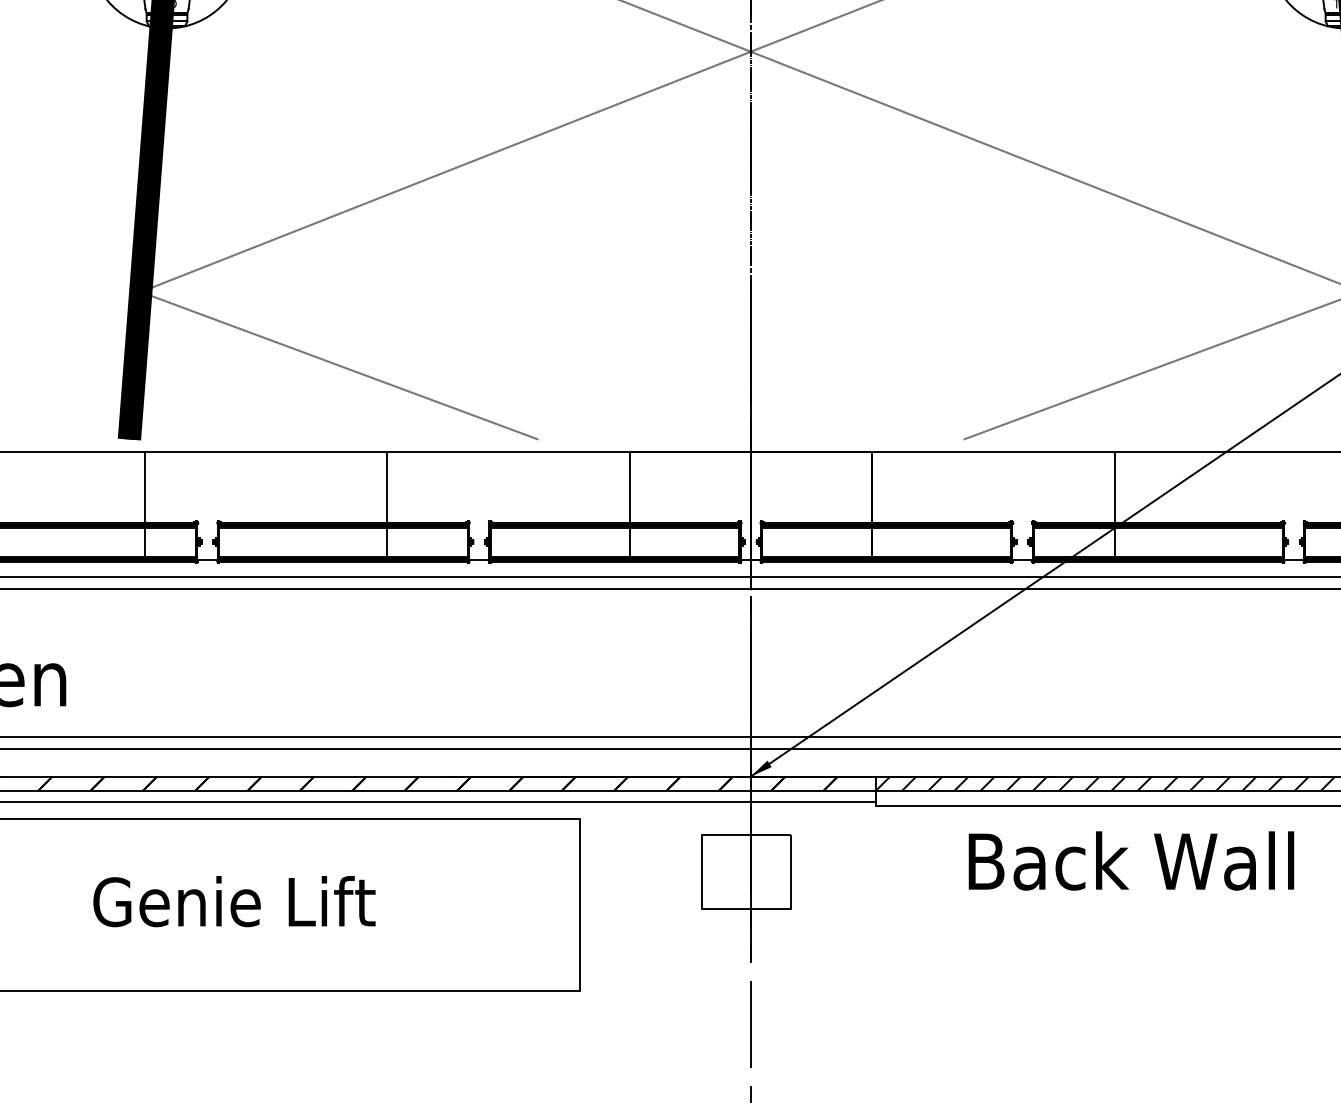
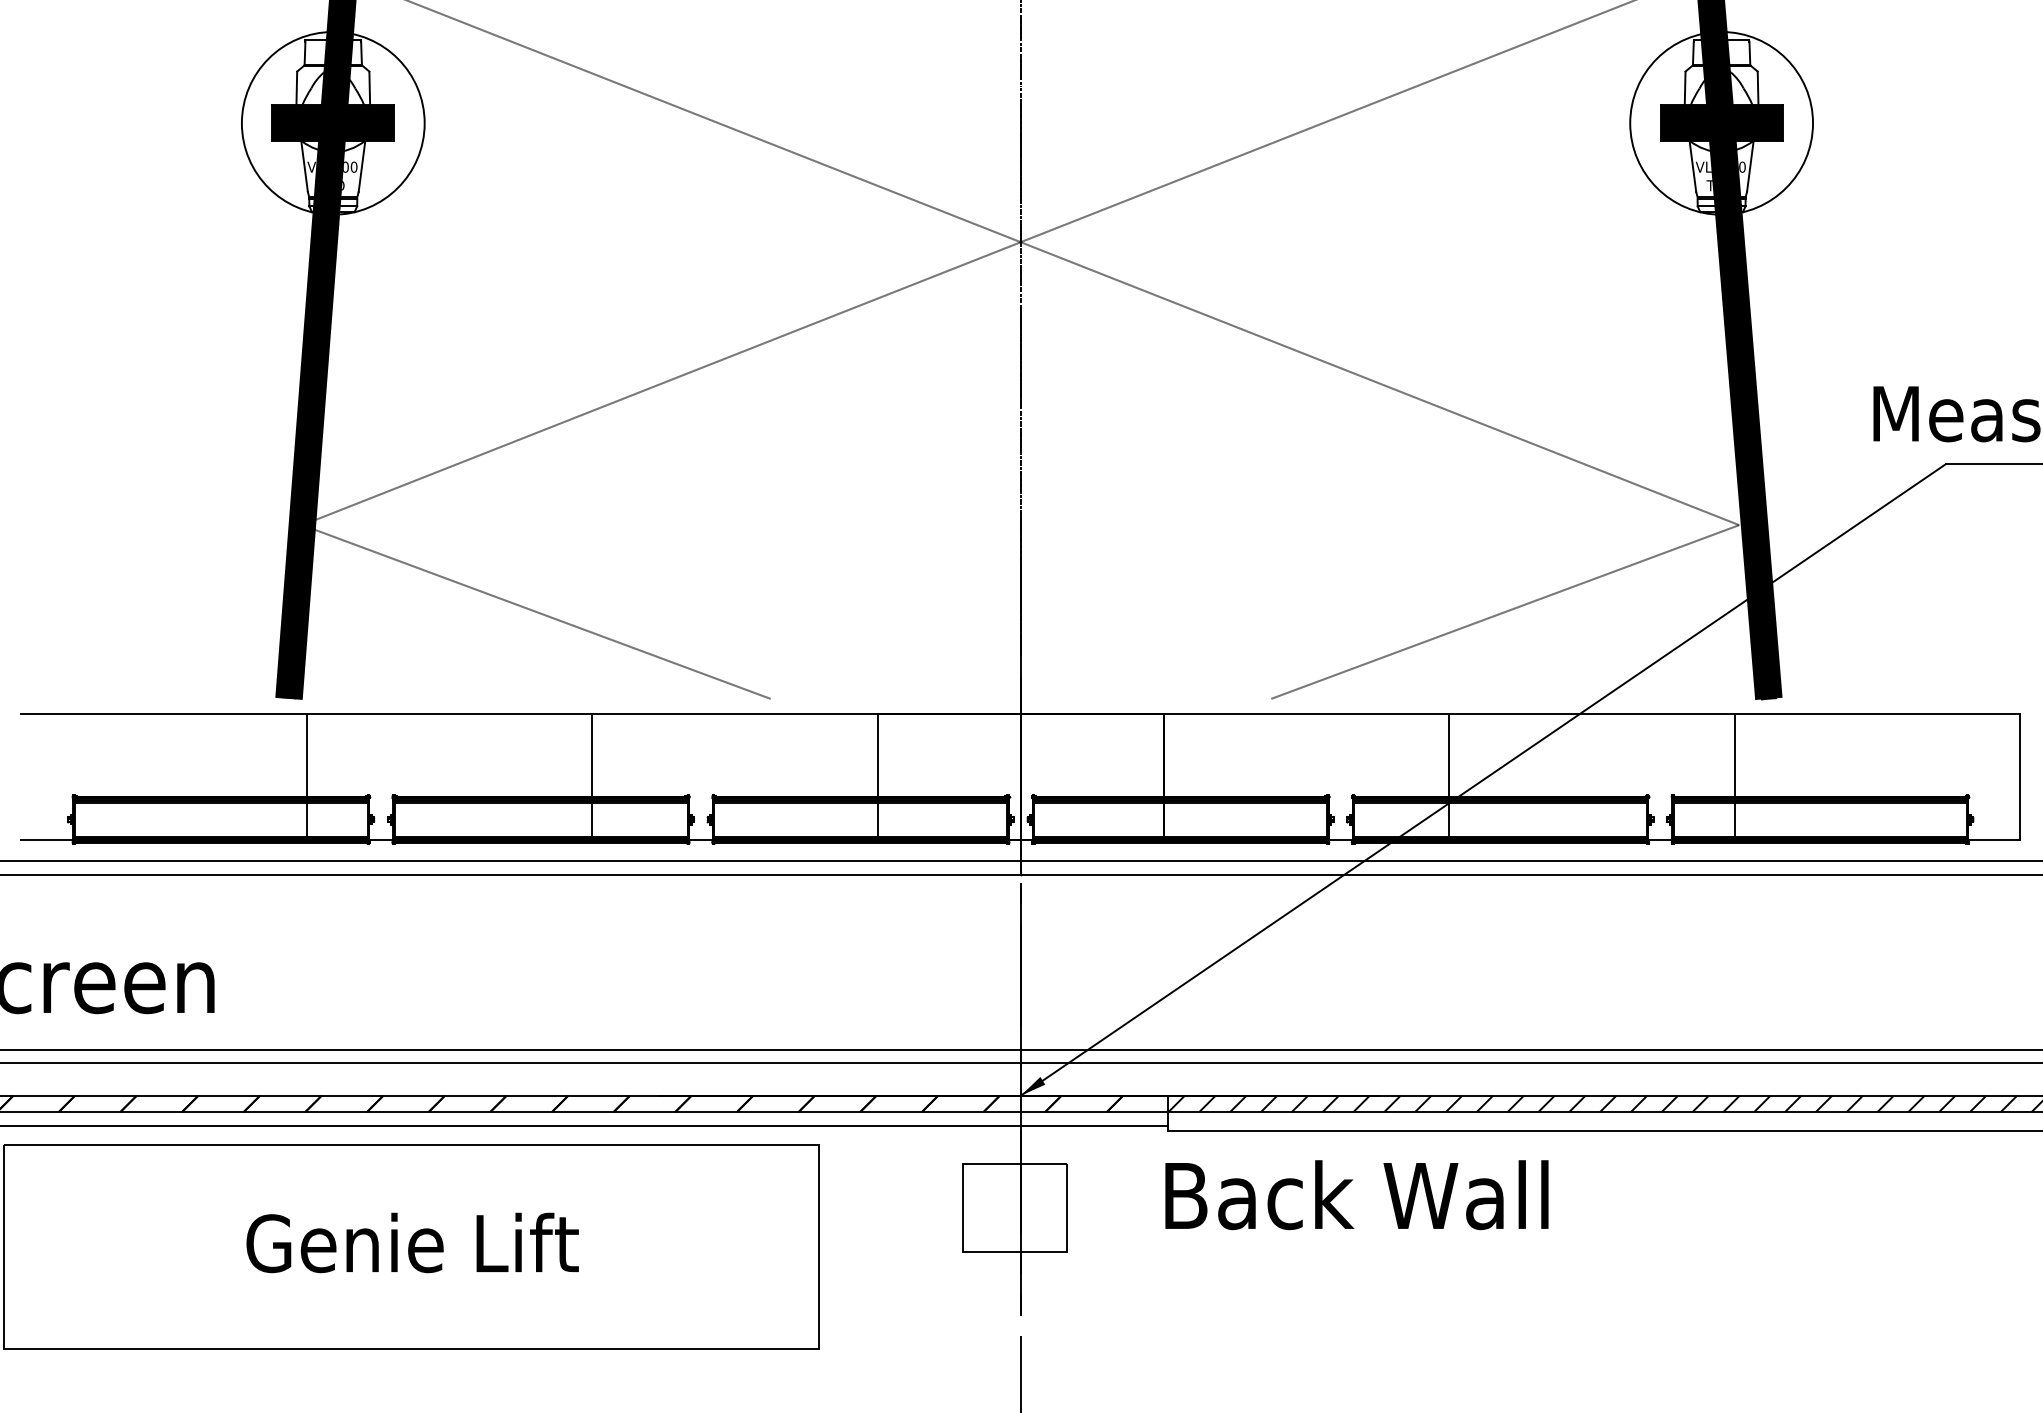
text: (1131, 861) -> (1356, 1195), moved

